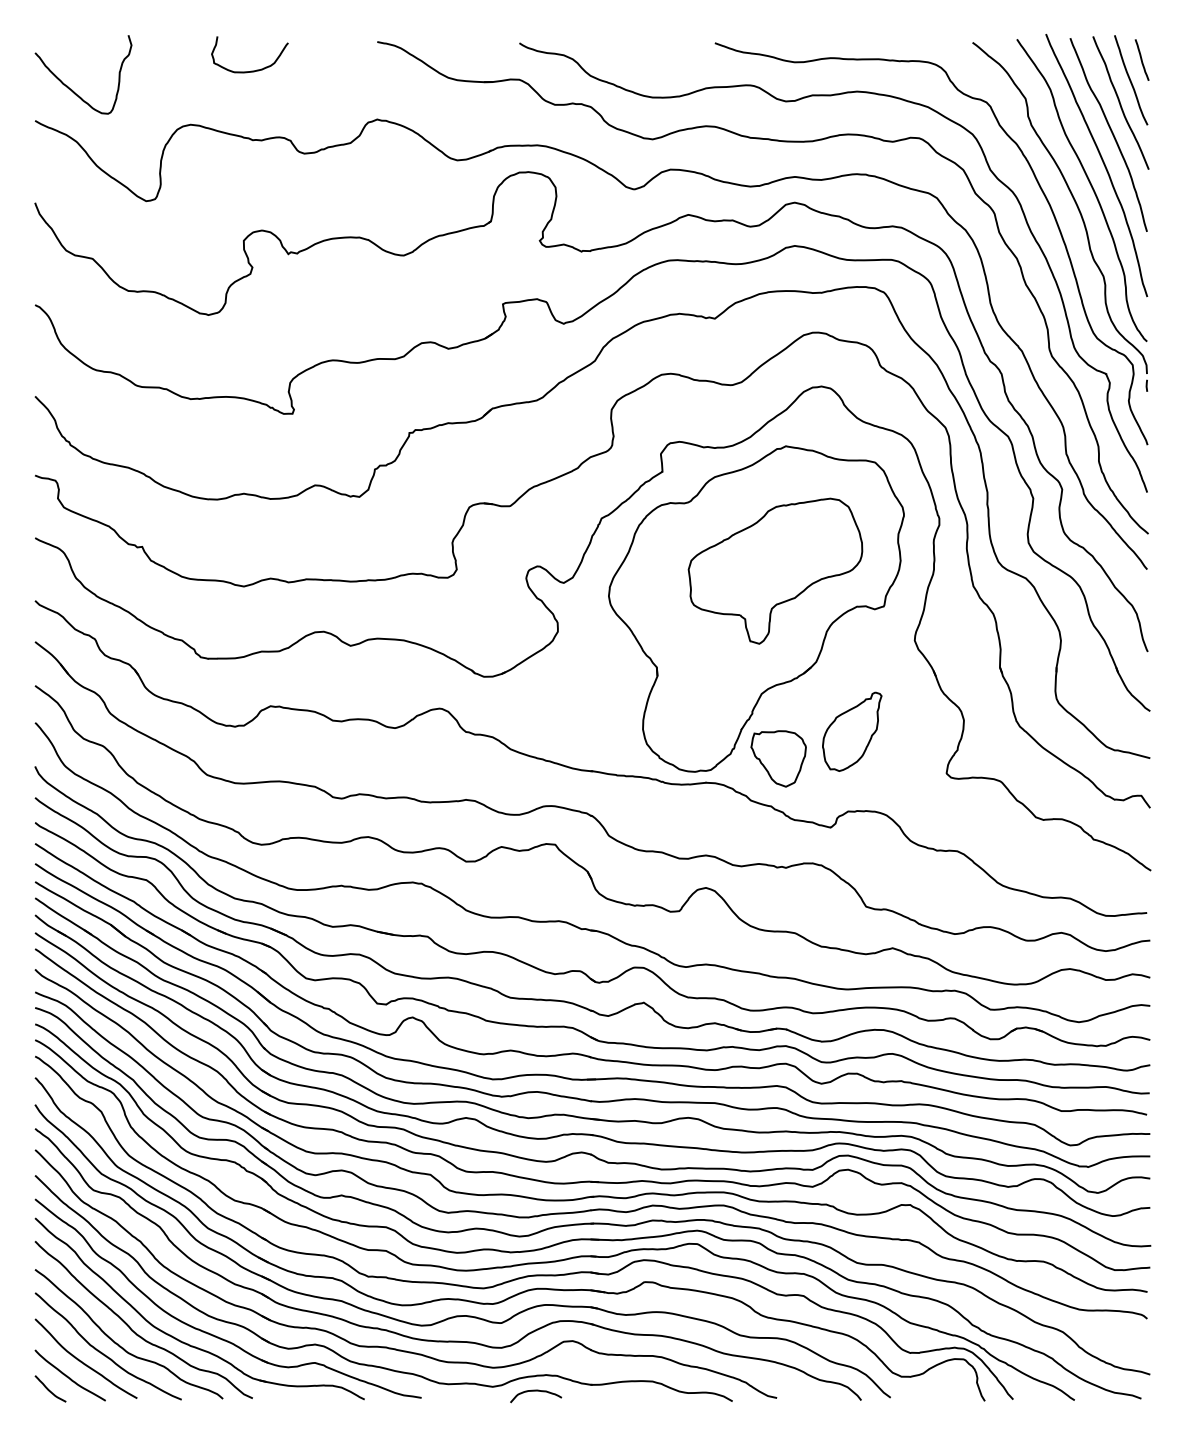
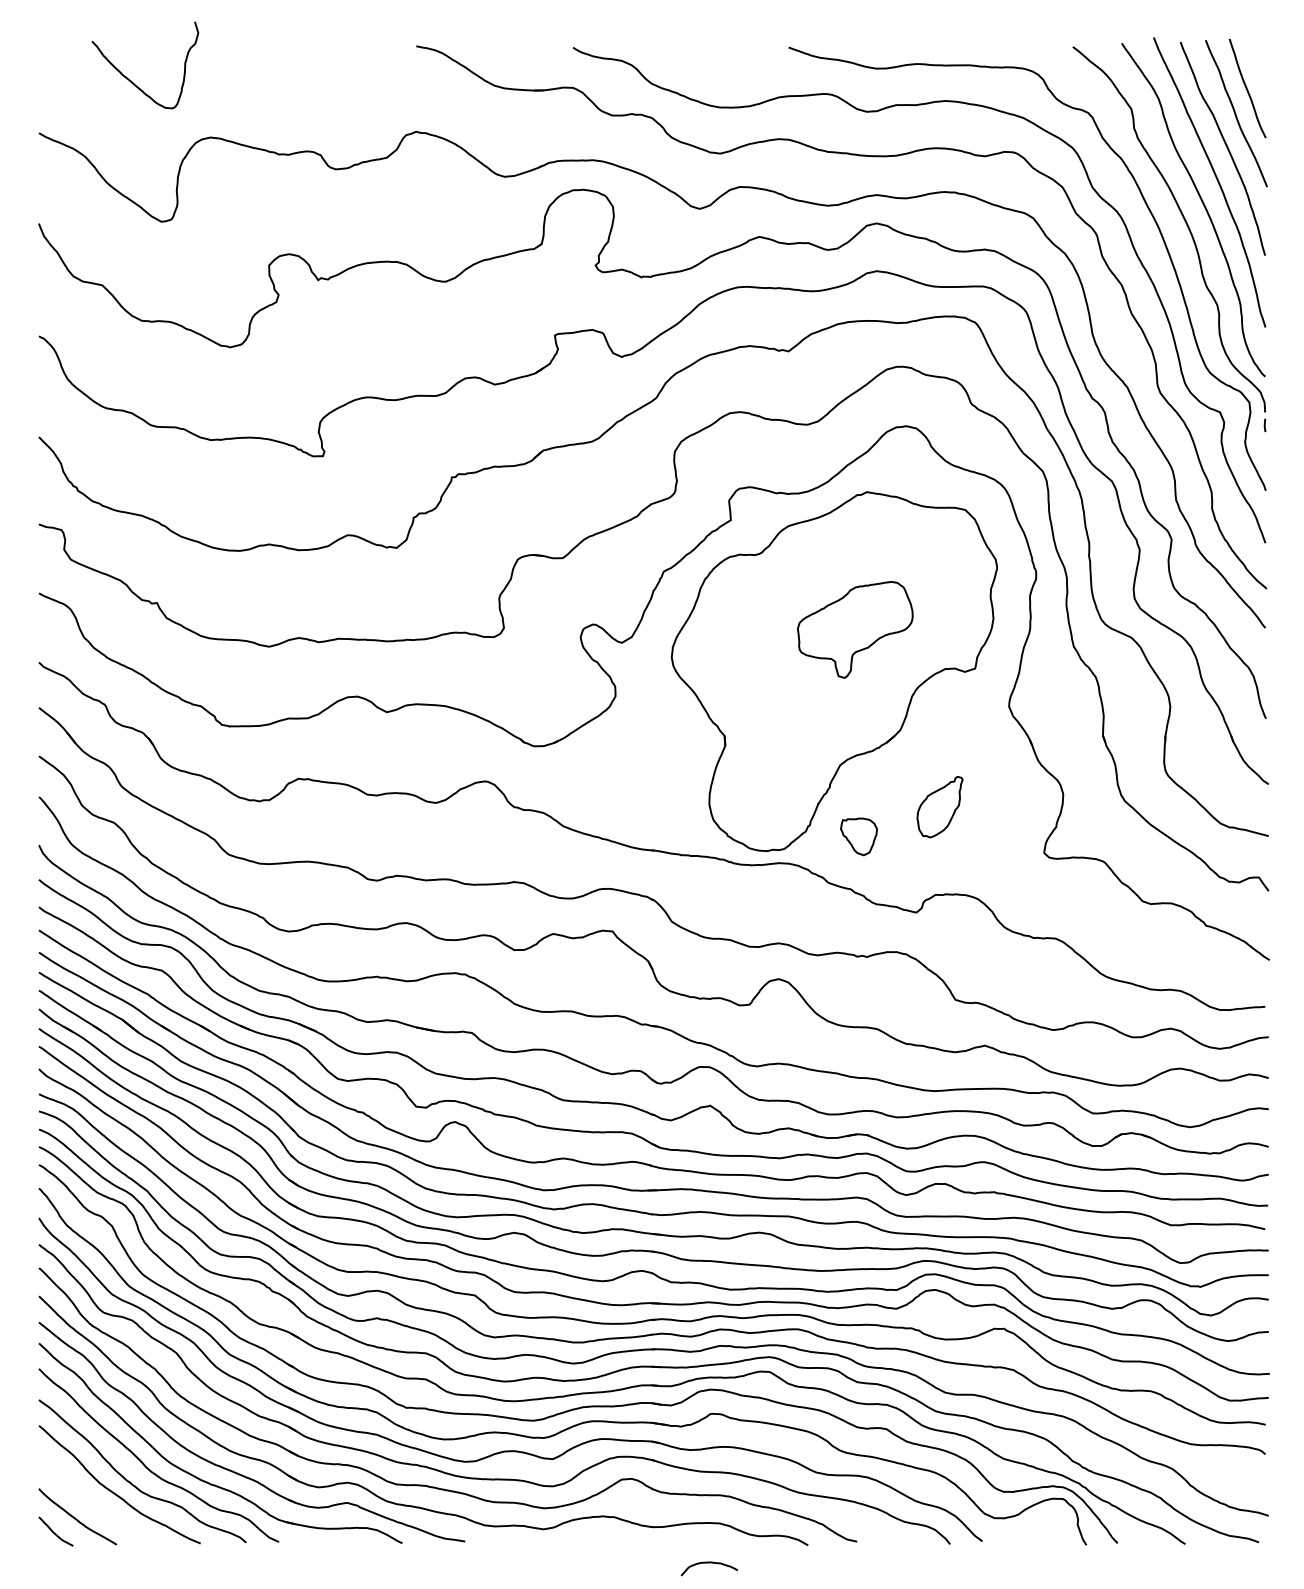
line: (1141, 60) -> (1259, 66), removed
curve: (253, 70) -> (279, 77), removed
curve: (70, 87) -> (130, 79), moved
part: (774, 570) -> (854, 629), size x0.6
part: (851, 732) -> (939, 807), size x0.7
part: (778, 758) -> (858, 836), size x0.6
curve: (82, 1361) -> (91, 1501), removed
curve: (536, 1391) -> (709, 1563), moved

